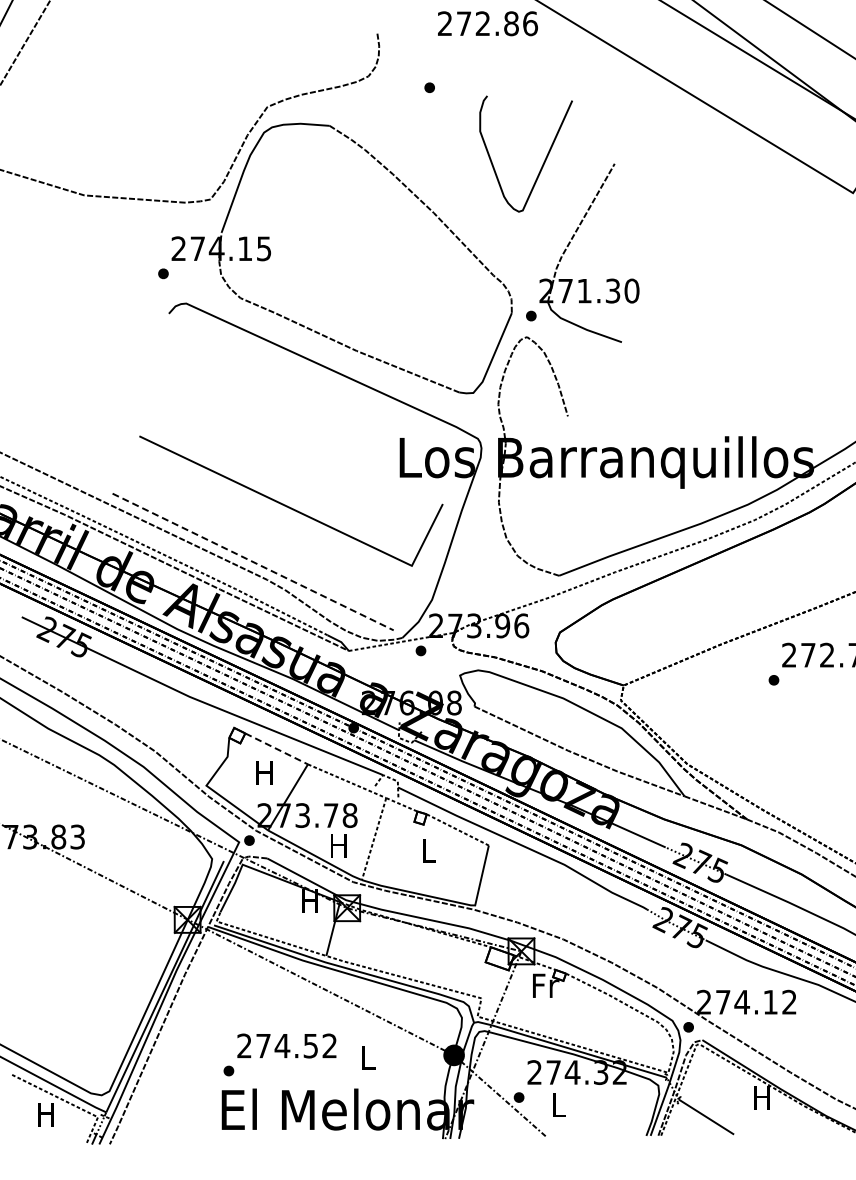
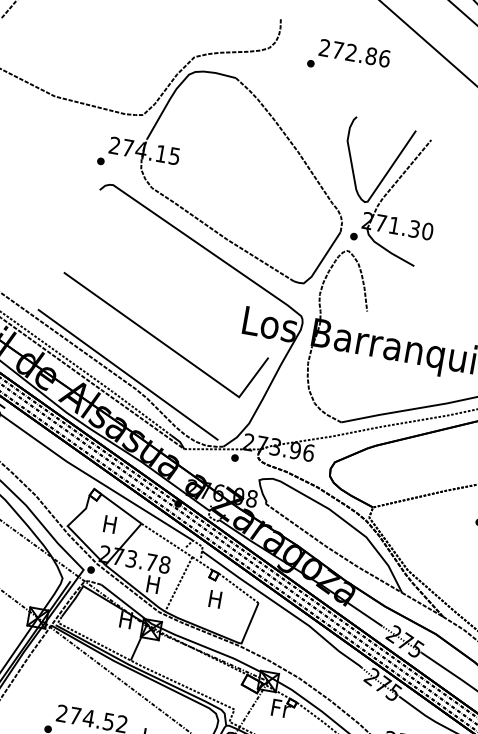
text: (487, 23) -> (354, 53), moved
curve: (543, 161) -> (388, 169), moved
line: (253, 562) -> (128, 375), dashed -> solid
line: (276, 748) -> (121, 508), dashed -> solid
text: (428, 850) -> (215, 599), L -> H

